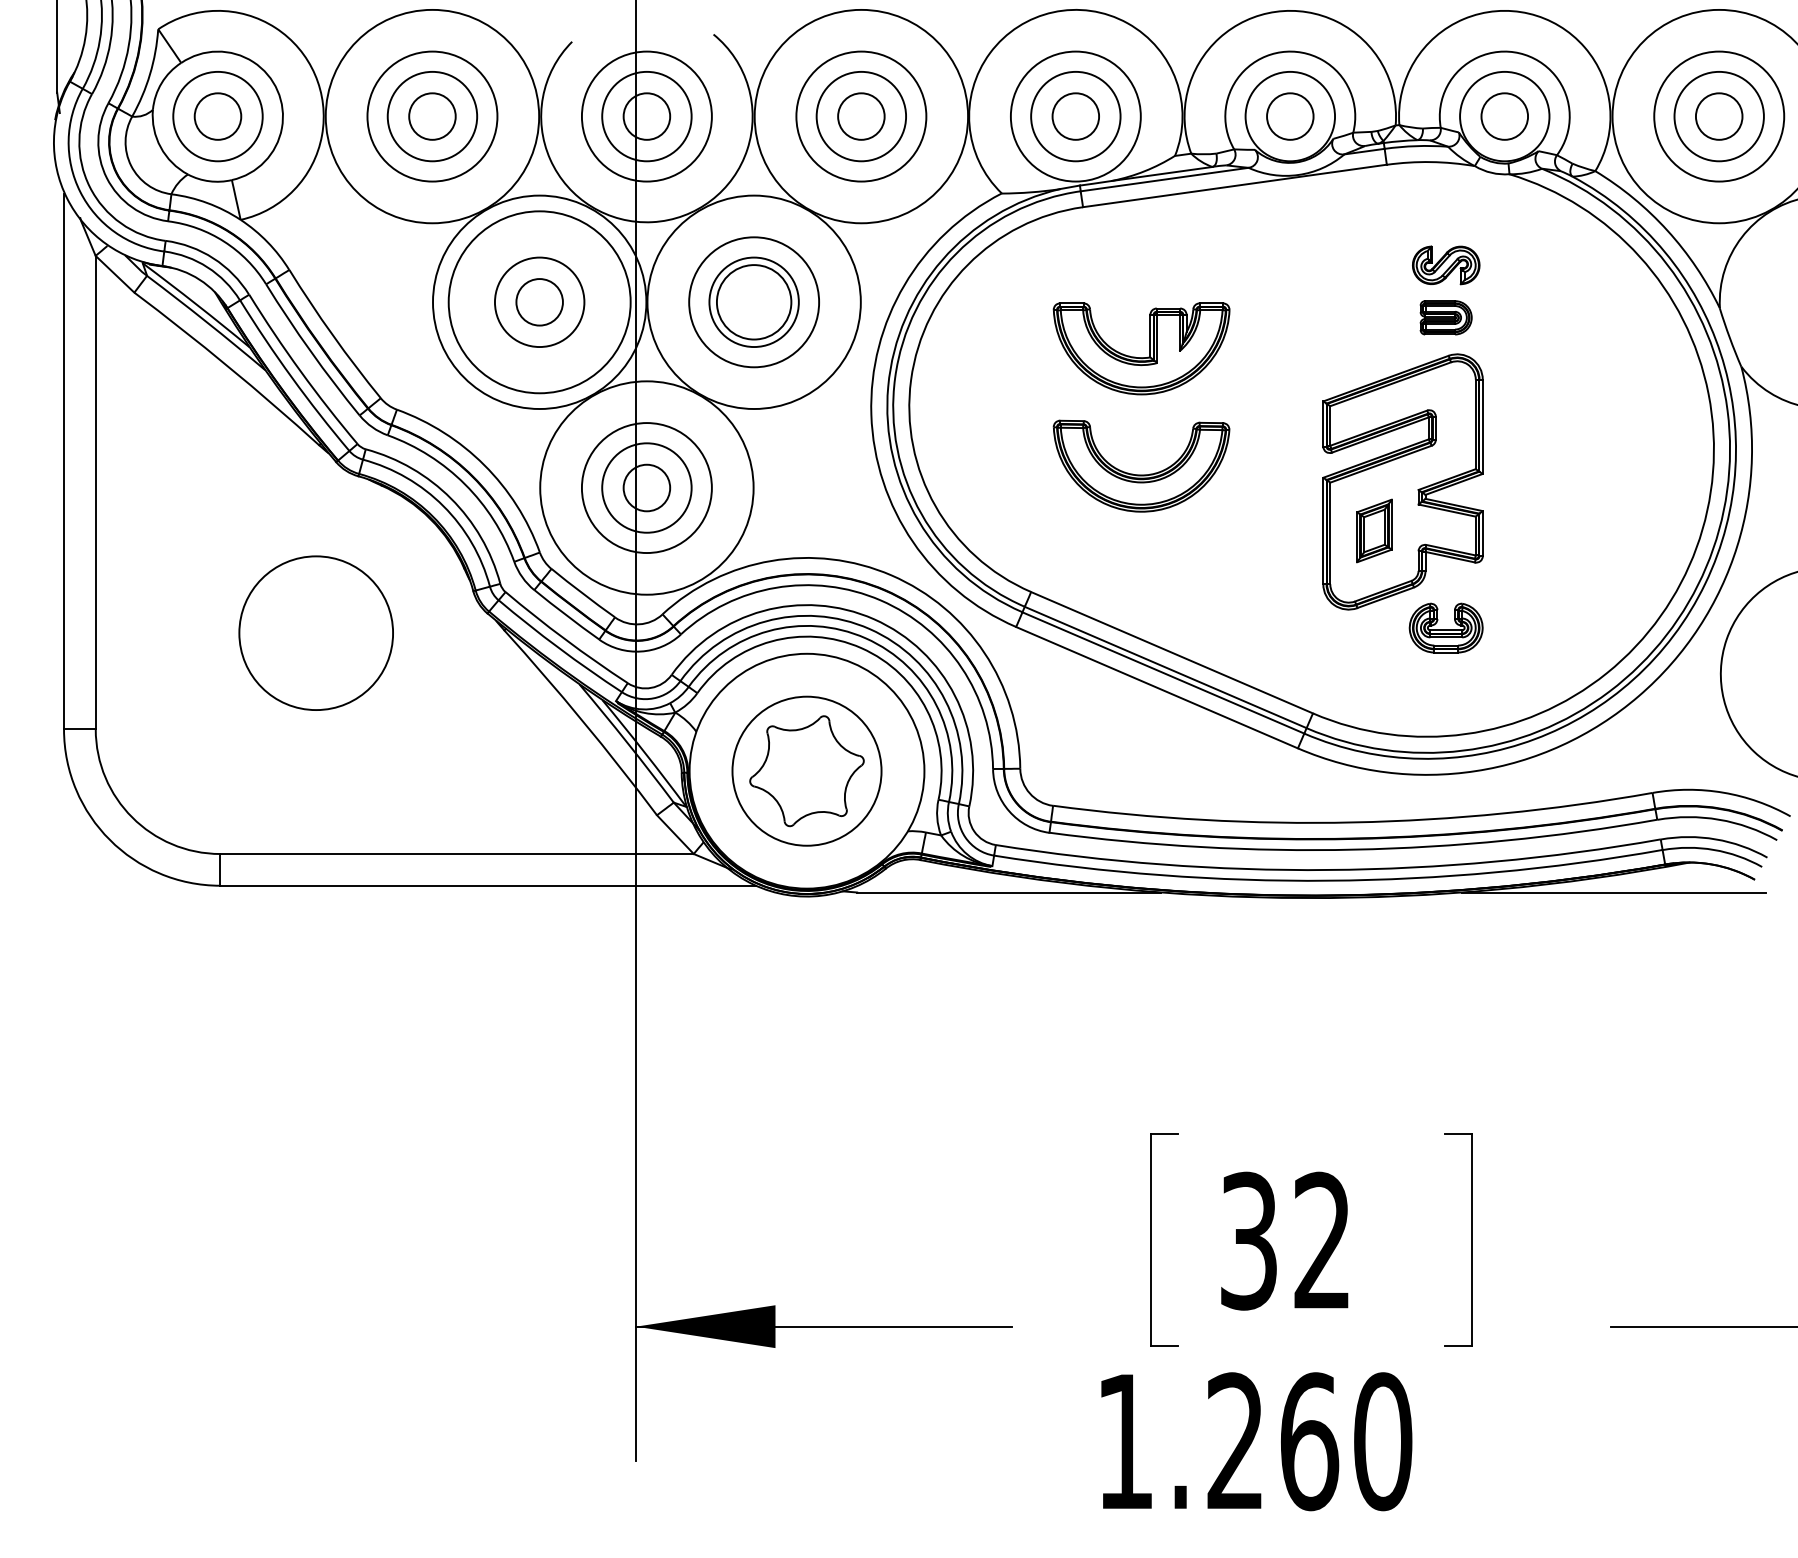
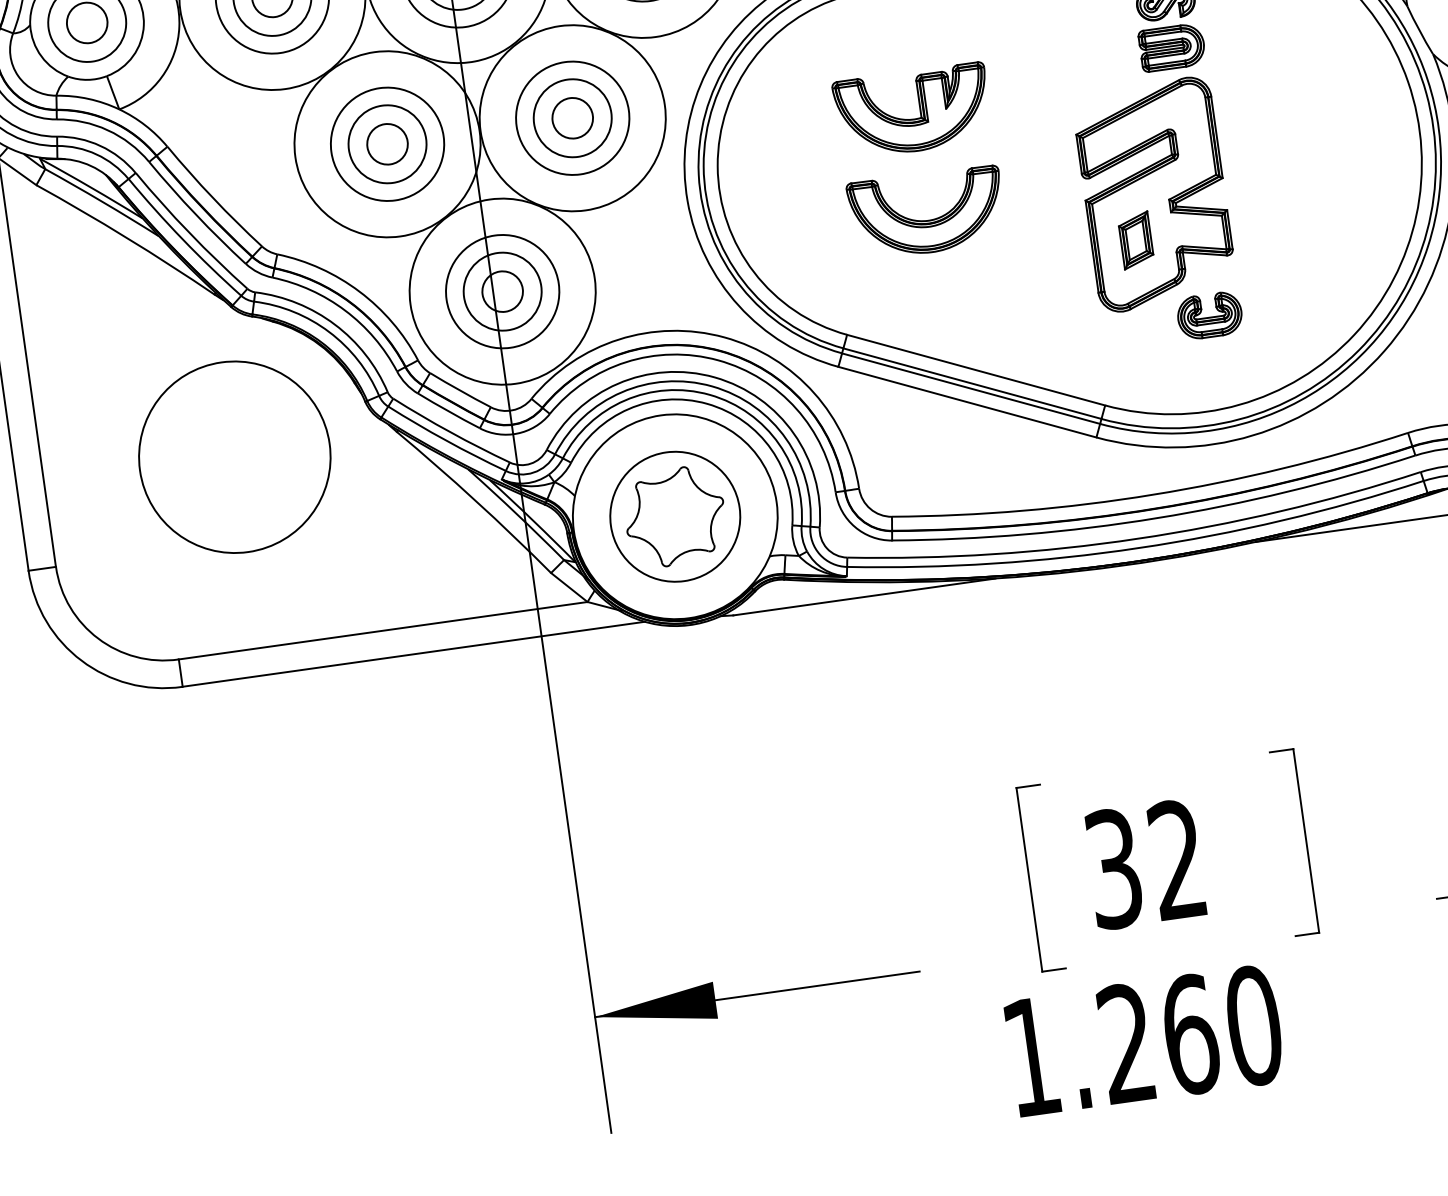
circle: (539, 302) -> (387, 144), size x0.71
circle: (753, 302) -> (572, 118), size x0.62
part: (1445, 317) -> (1171, 47), size x1.43
circle: (315, 632) -> (234, 456), size x1.43

